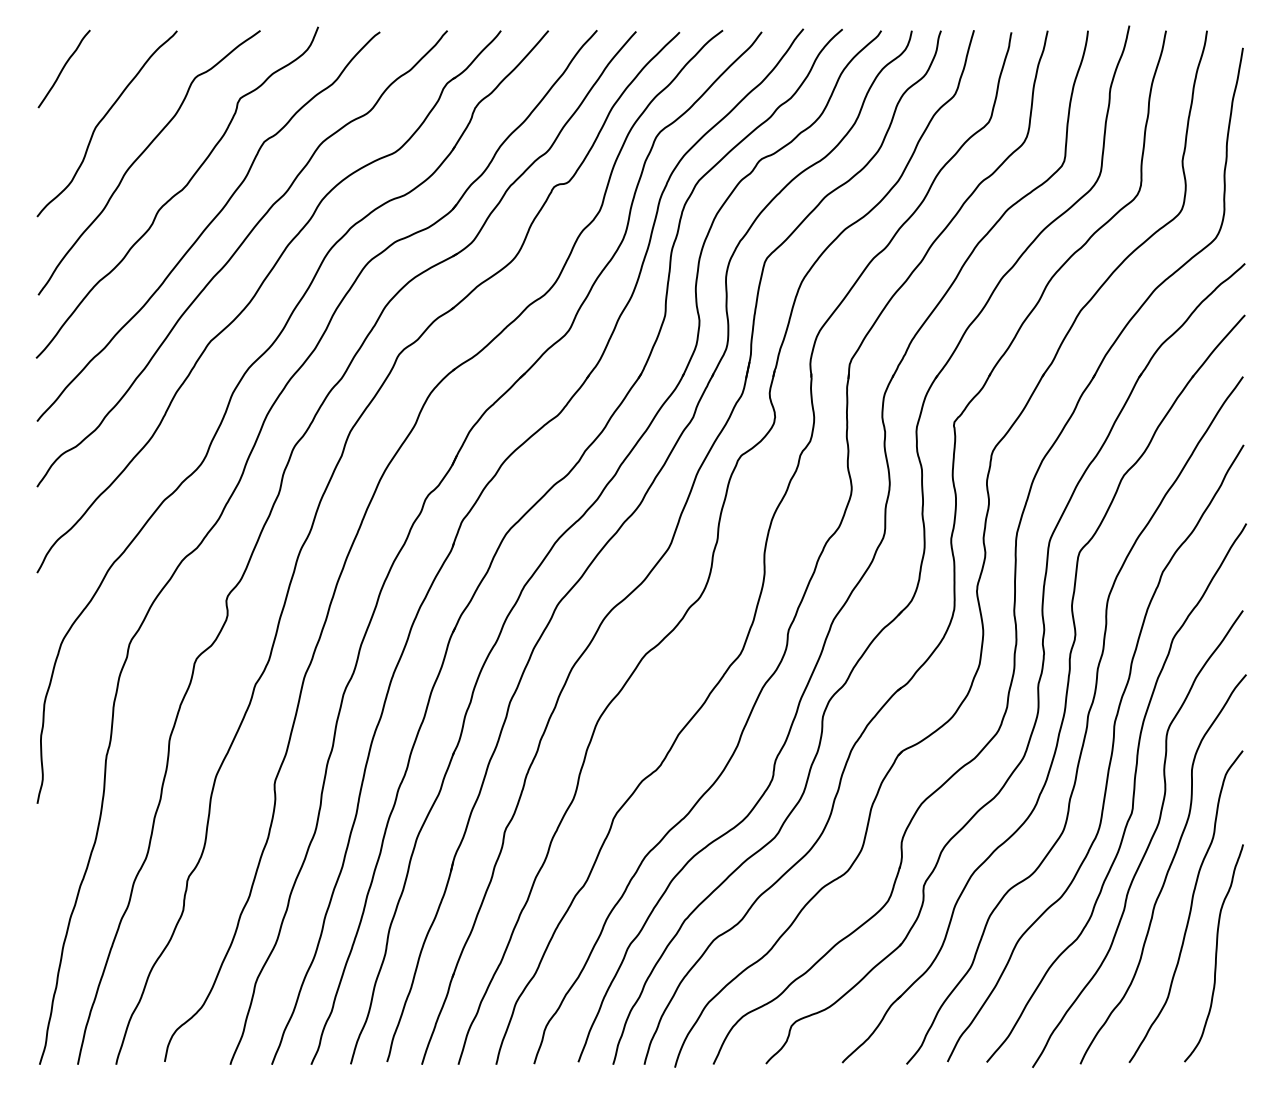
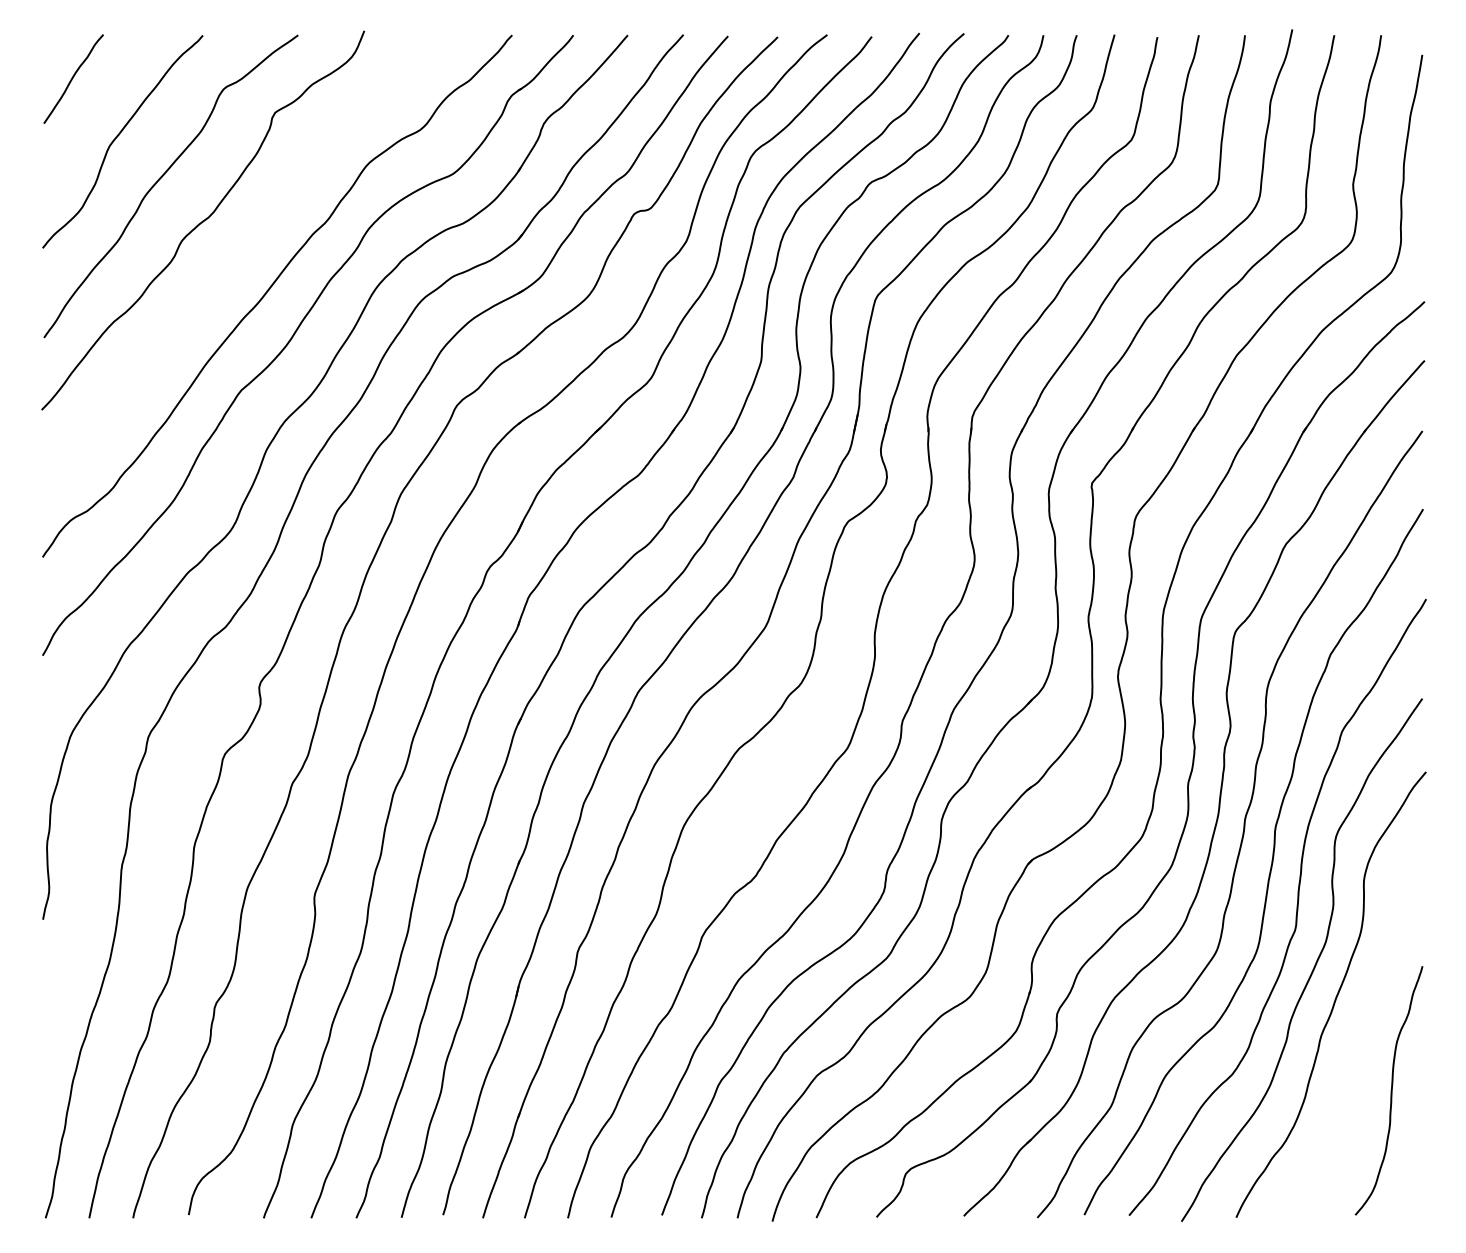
curve: (208, 226) -> (238, 259), removed
curve: (1190, 906) -> (1362, 1037), removed

